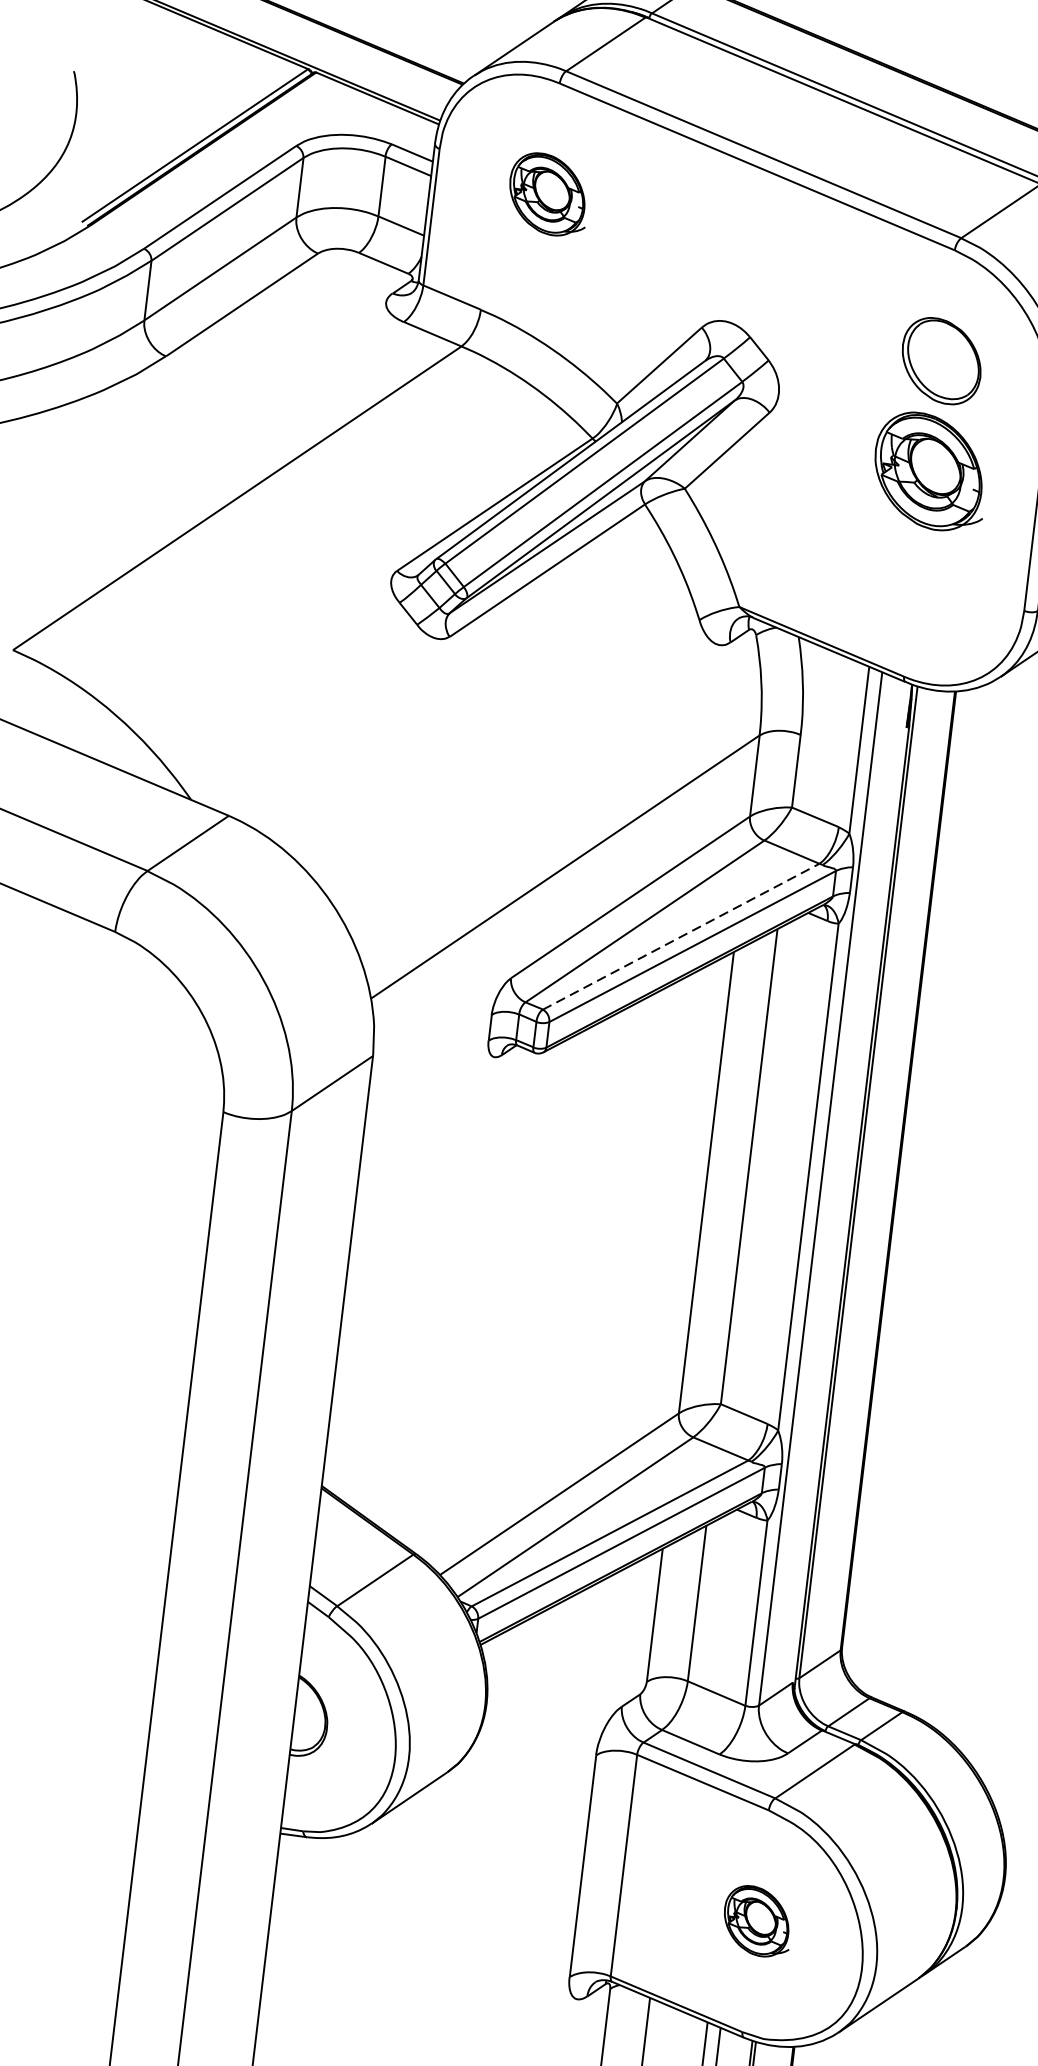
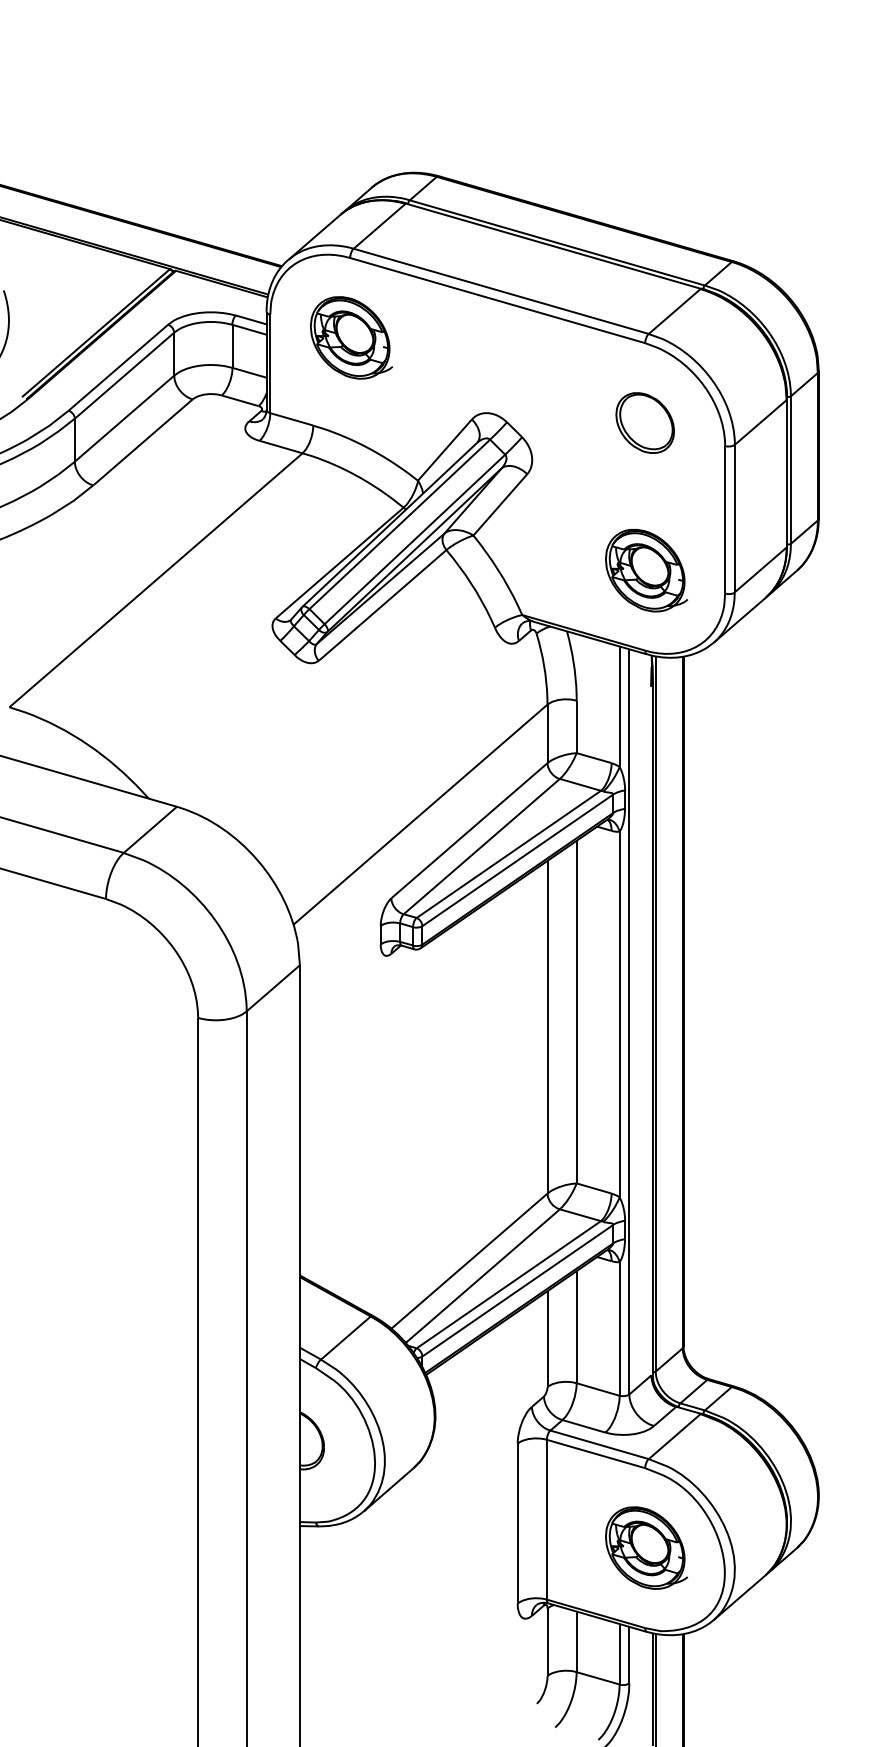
part: (548, 193) -> (351, 337), size x1.43
part: (930, 471) -> (646, 570), moved
line: (680, 936) -> (508, 854), dashed -> solid
part: (757, 1920) -> (646, 1547), size x1.67

